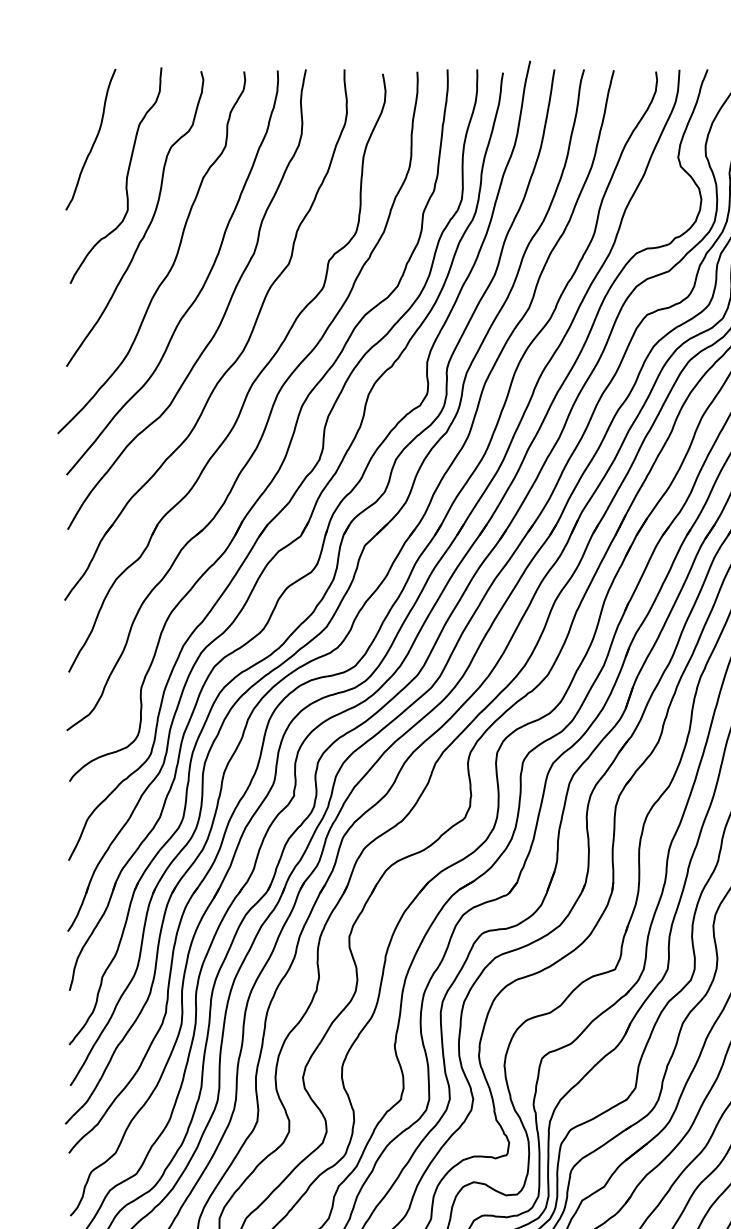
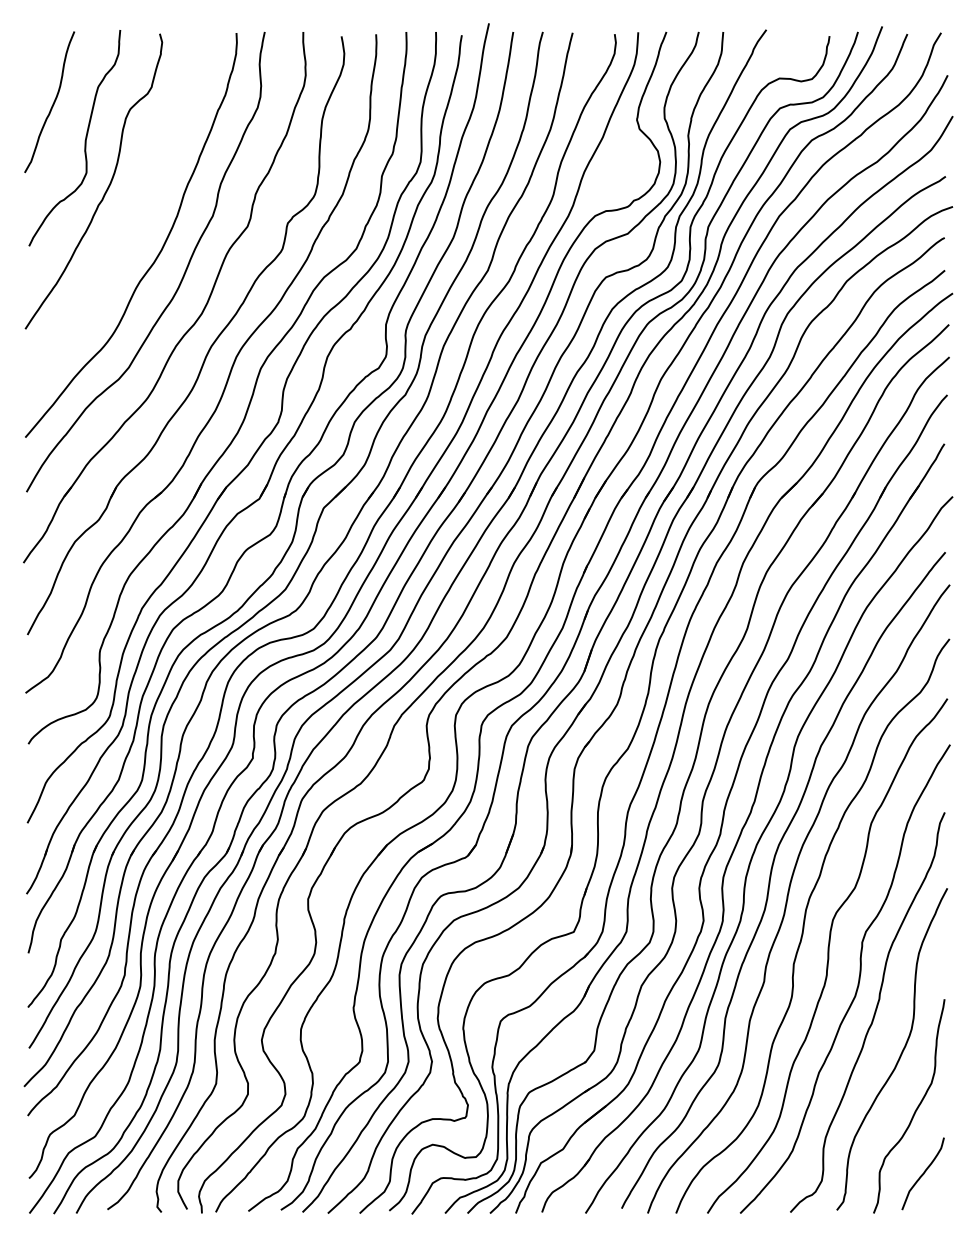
curve: (172, 262) -> (131, 225), removed

